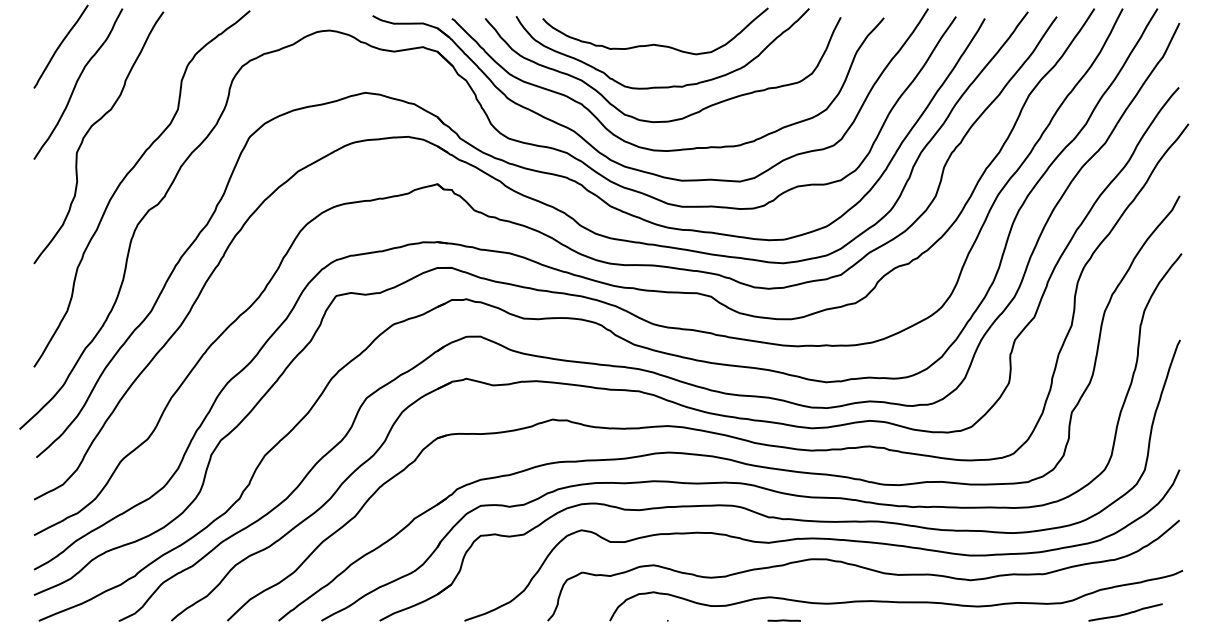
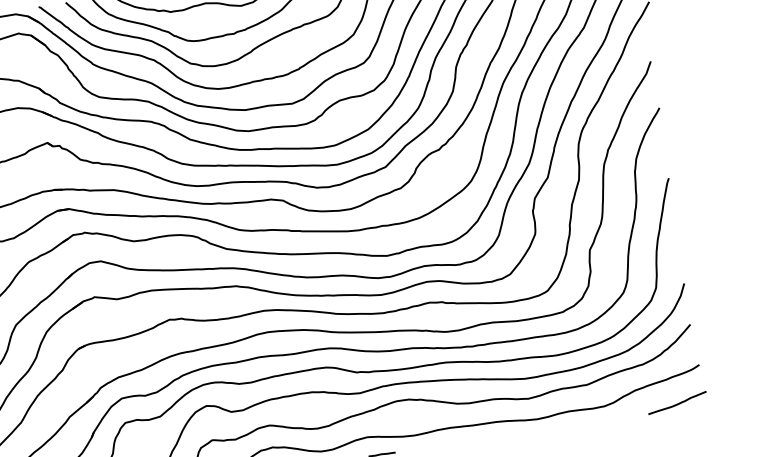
curve: (1125, 613) -> (677, 403), moved

